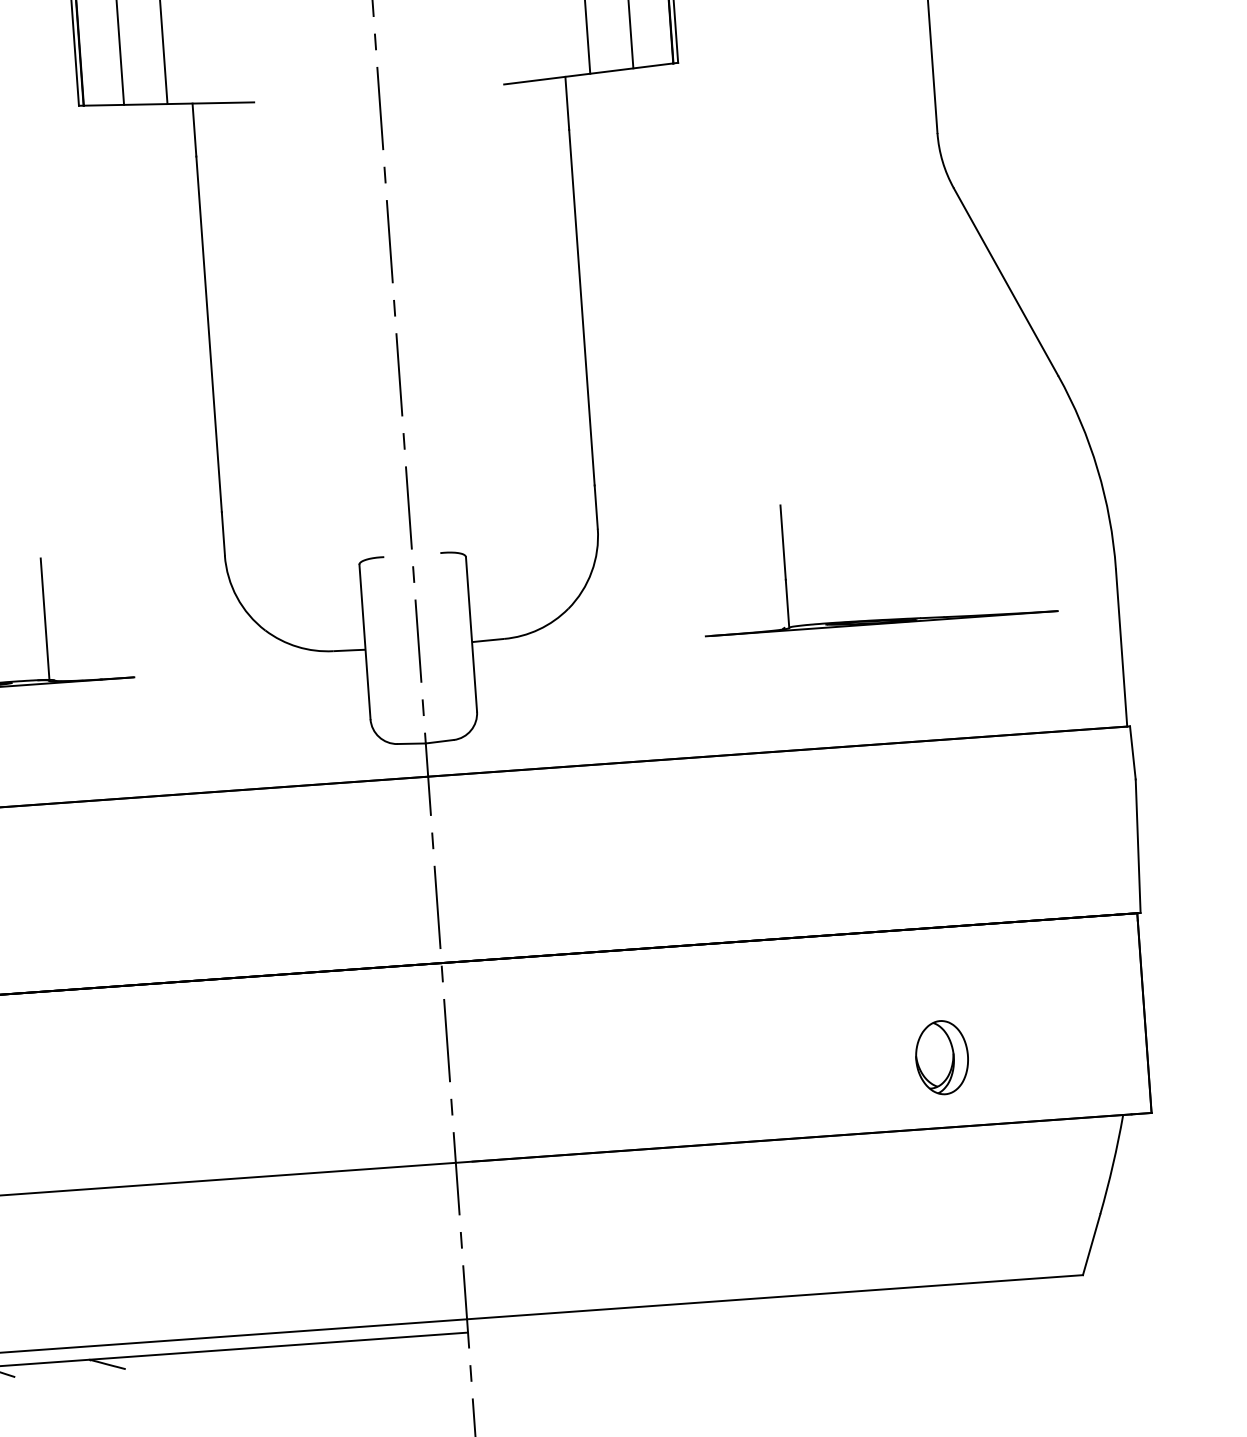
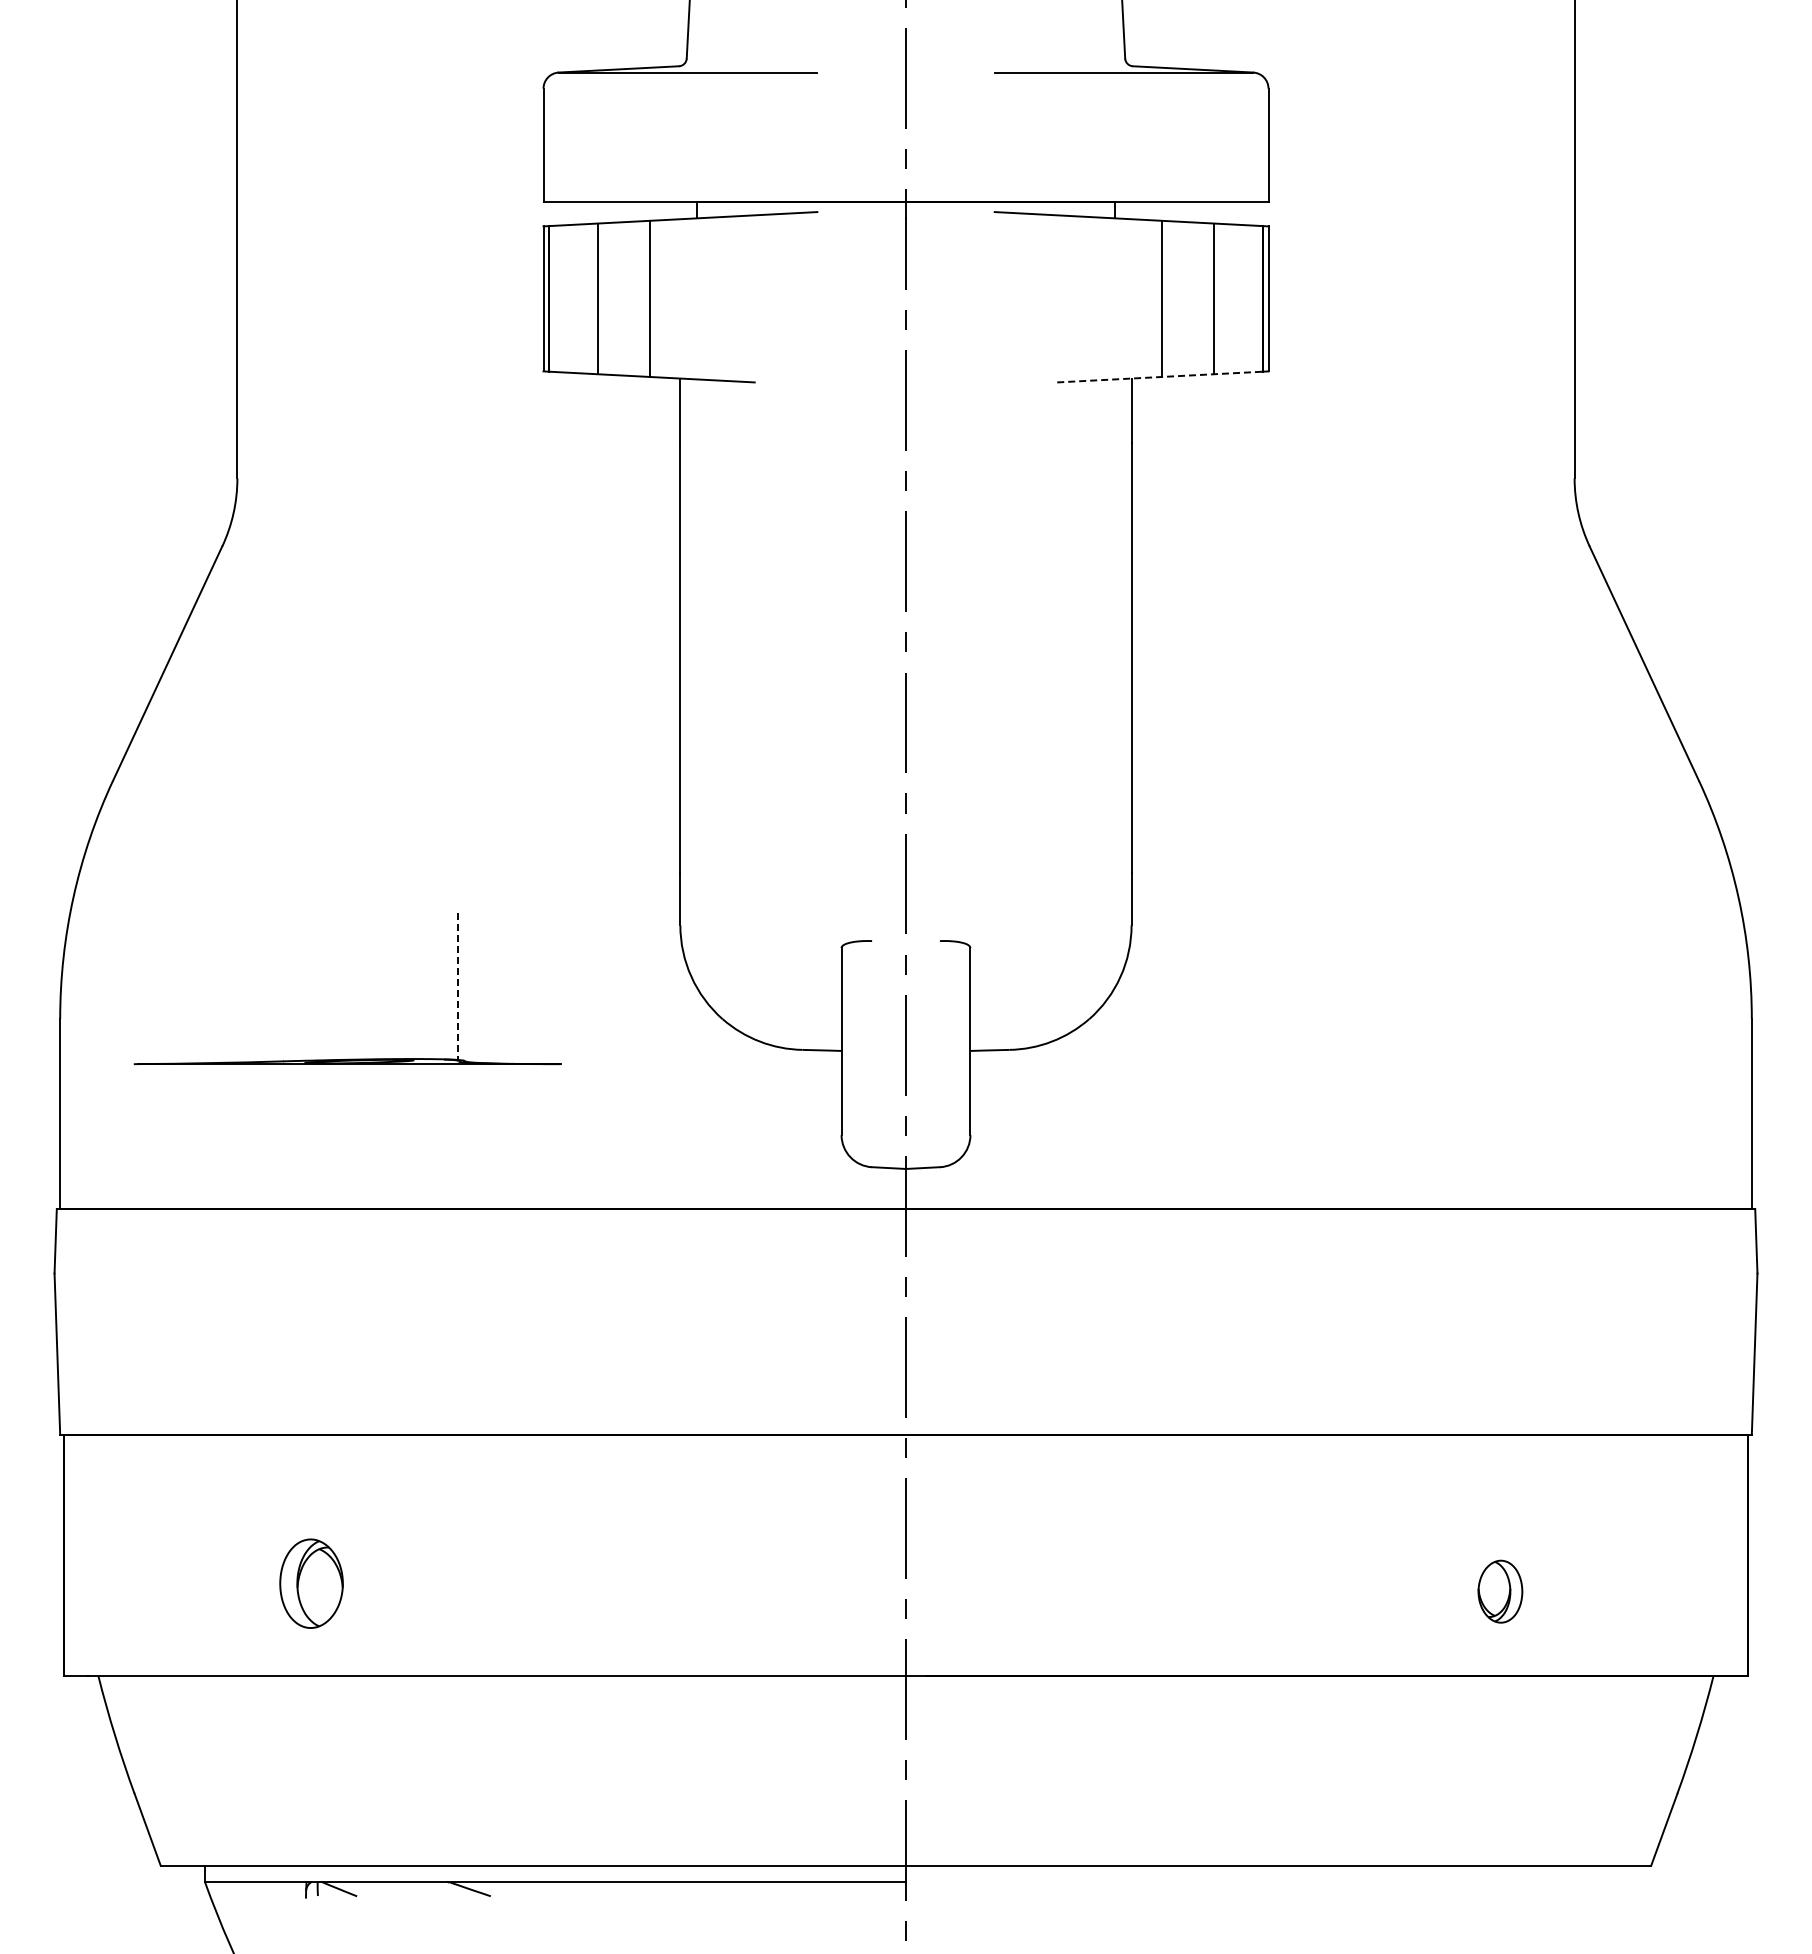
line: (588, 74) -> (1159, 377), solid -> dashed
part: (880, 619) -> (1464, 1058), removed
line: (45, 620) -> (458, 987), solid -> dashed
part: (942, 1057) -> (1500, 1591), size x0.7

